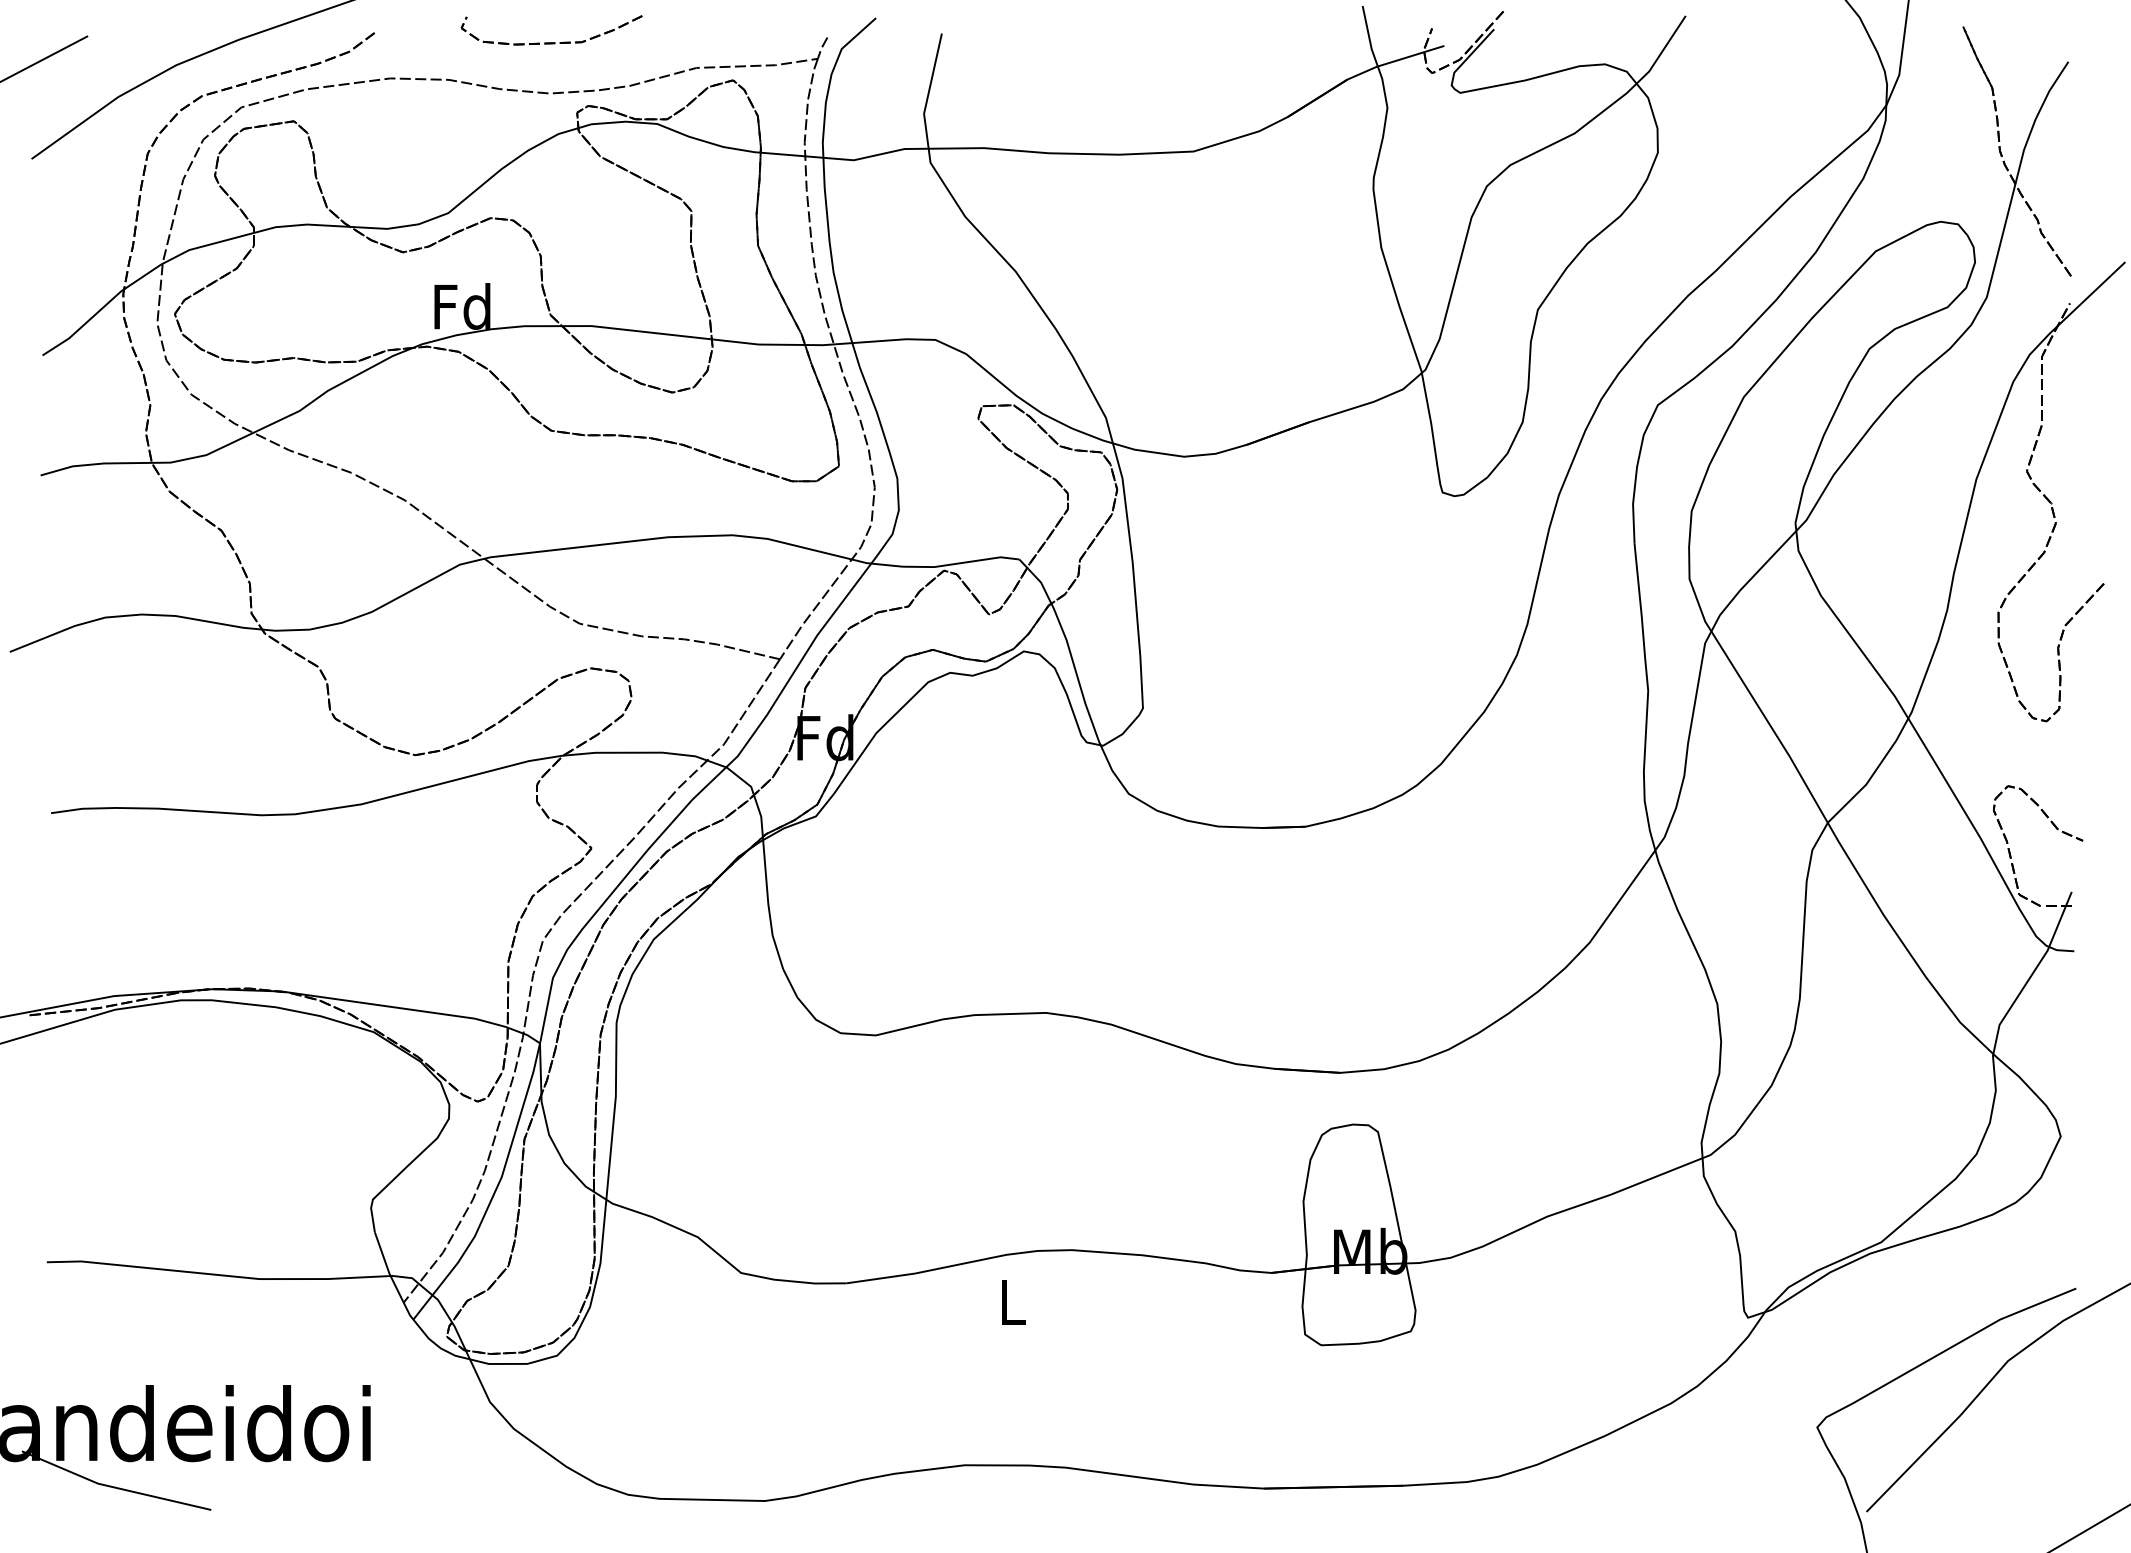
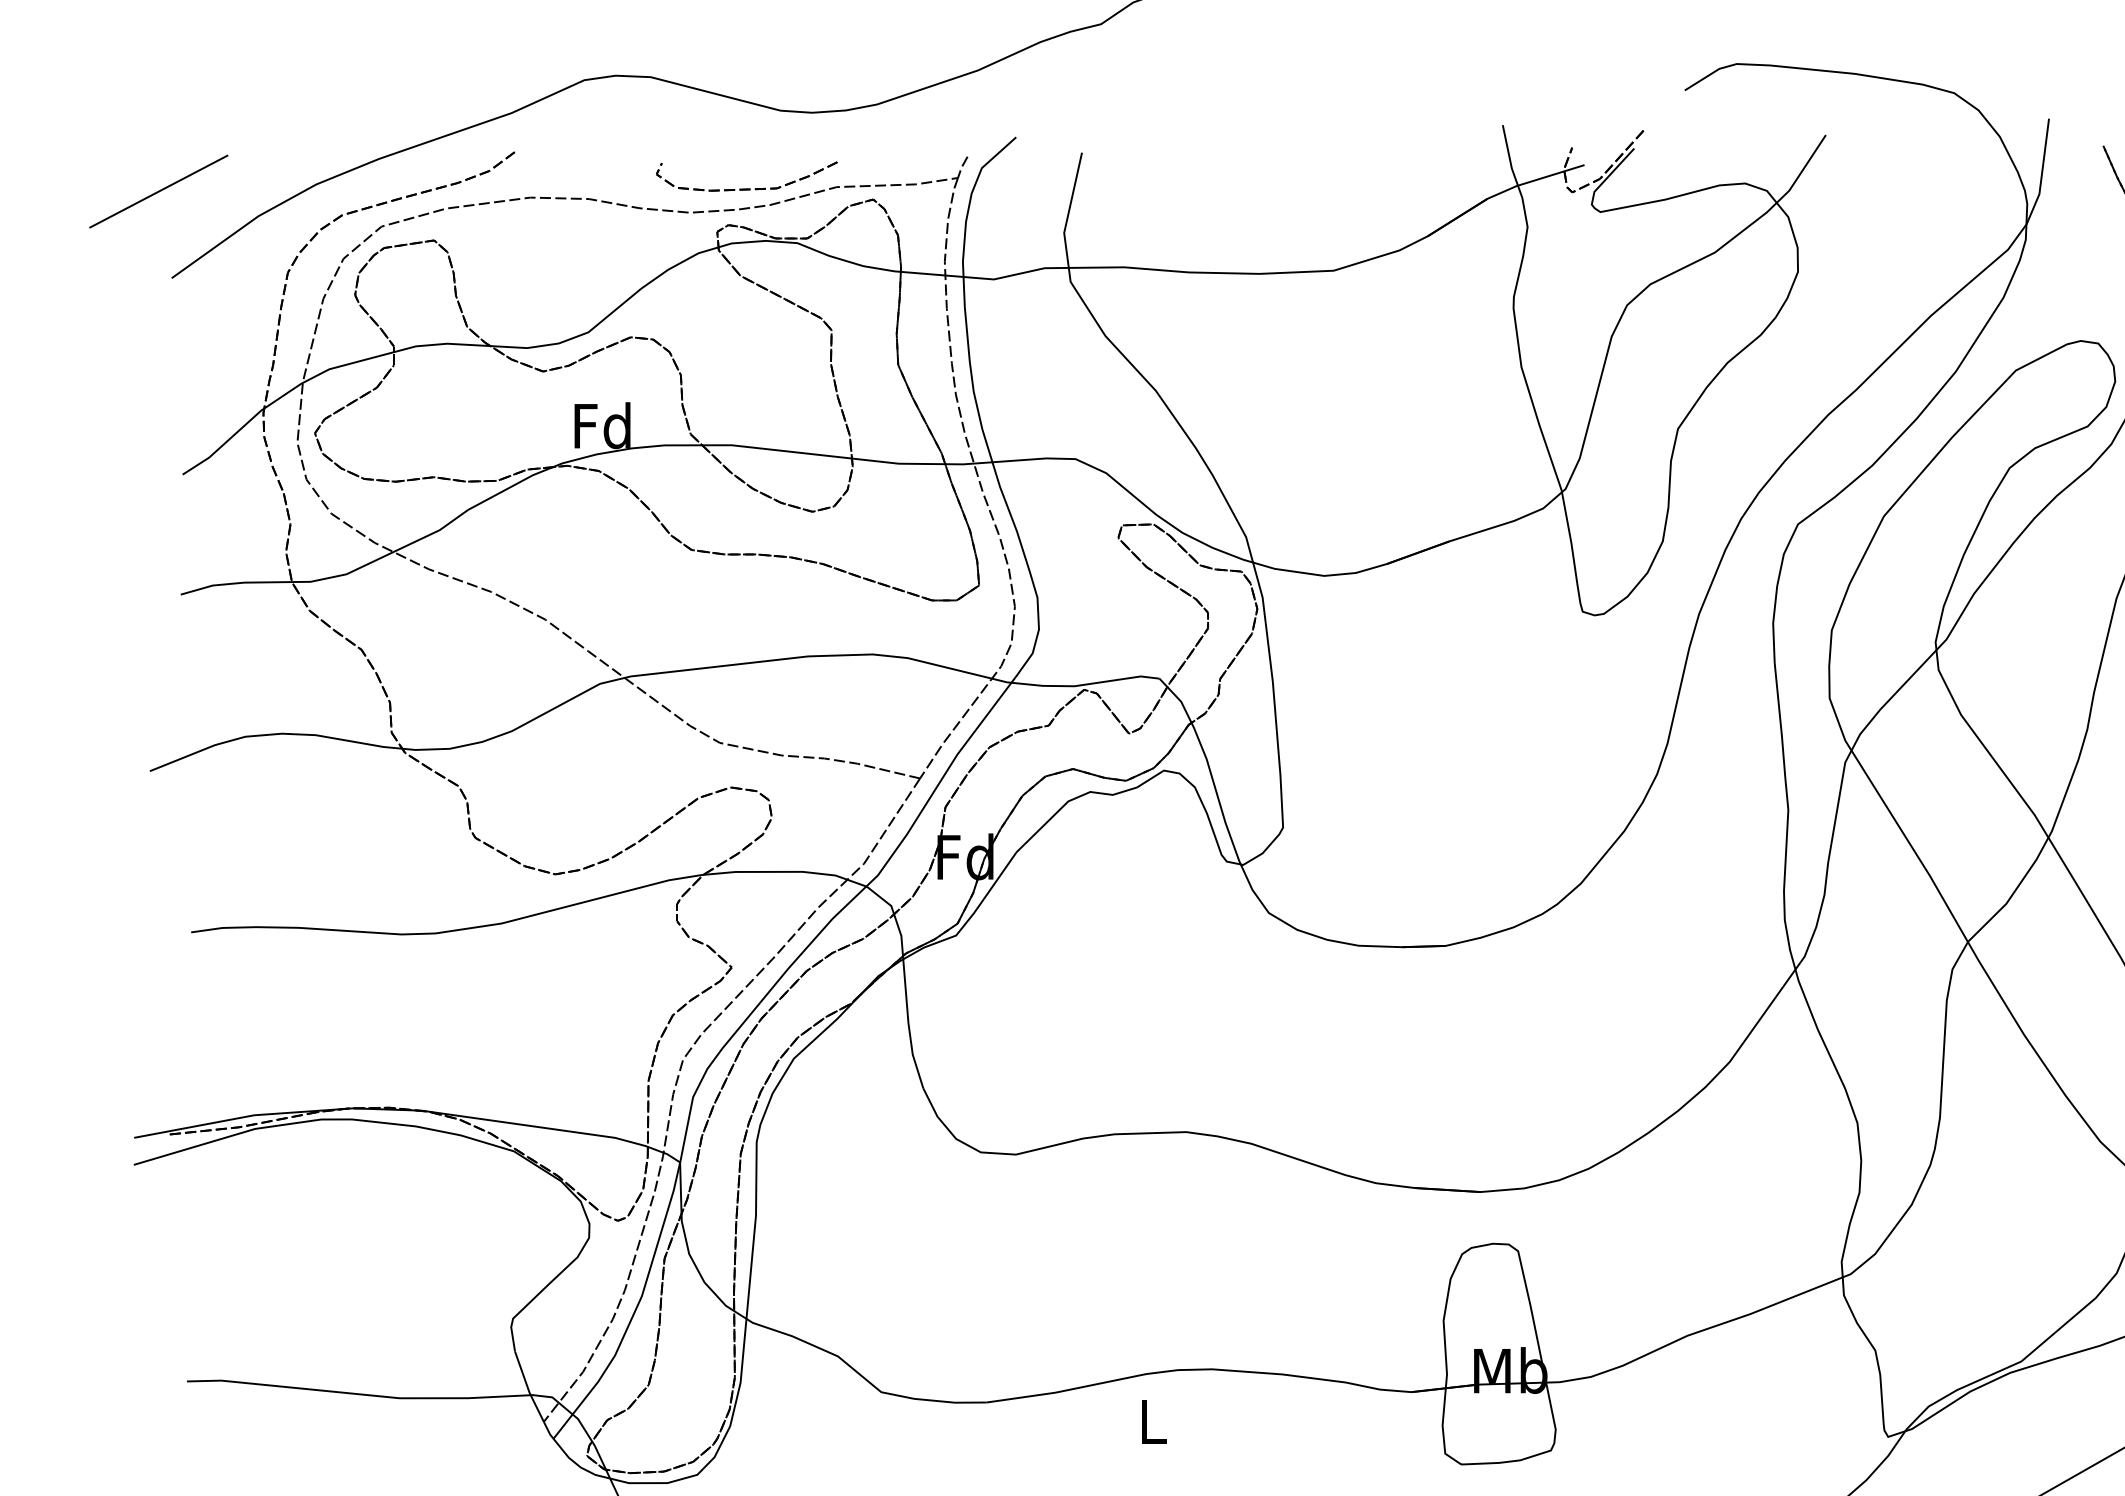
part: (551, 42) -> (746, 188), moved

